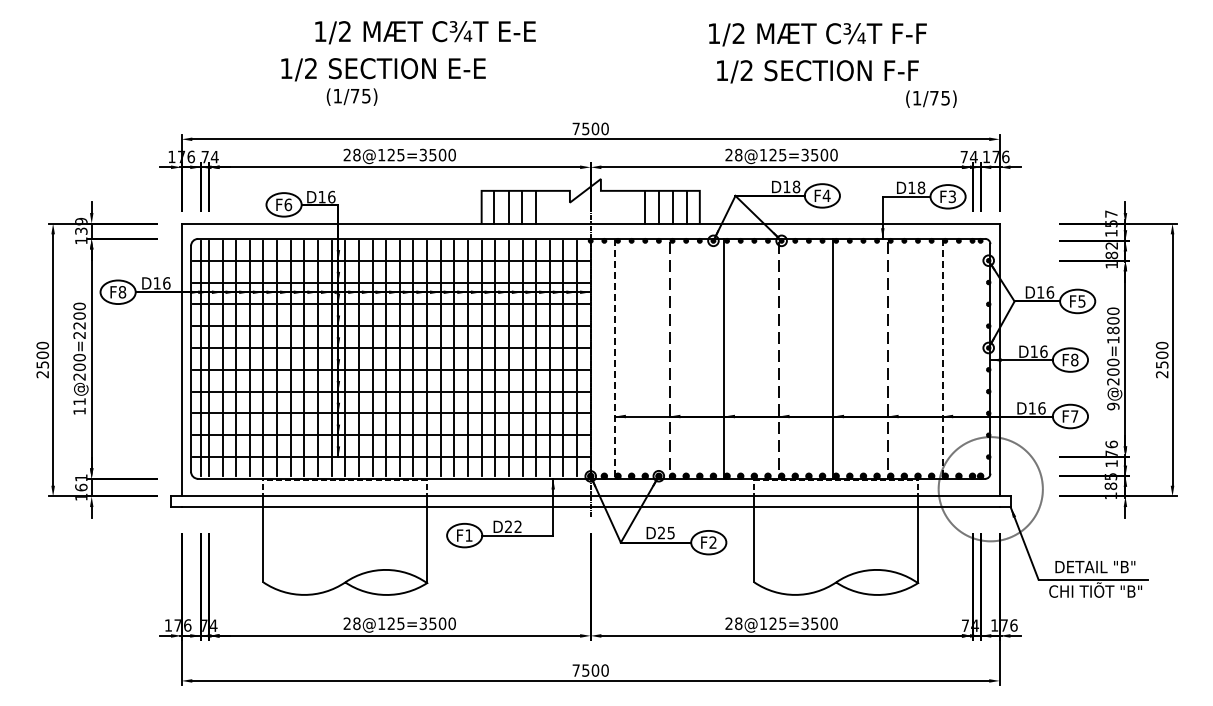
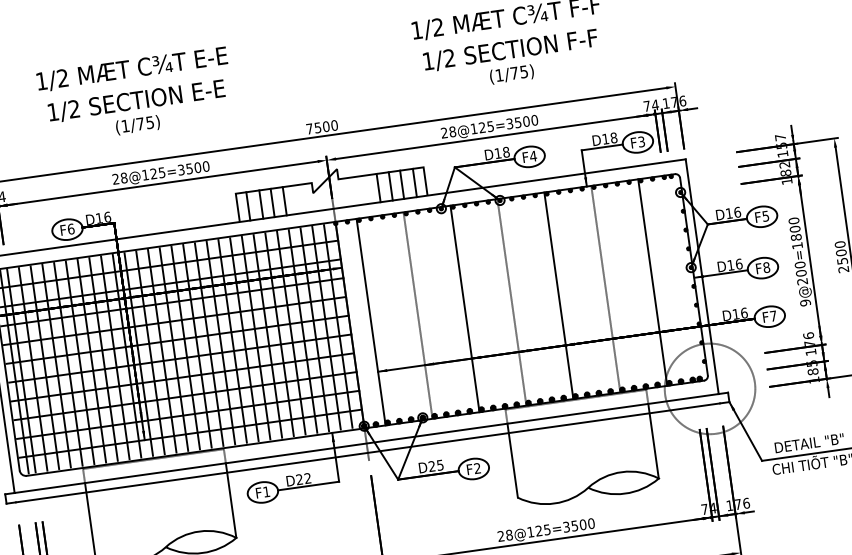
text: (425, 32) -> (132, 69), moved
text: (351, 96) -> (137, 124), moved
text: (931, 98) -> (511, 73), moved
line: (615, 358) -> (371, 321), dashed -> solid
line: (942, 358) -> (652, 282), dashed -> solid

